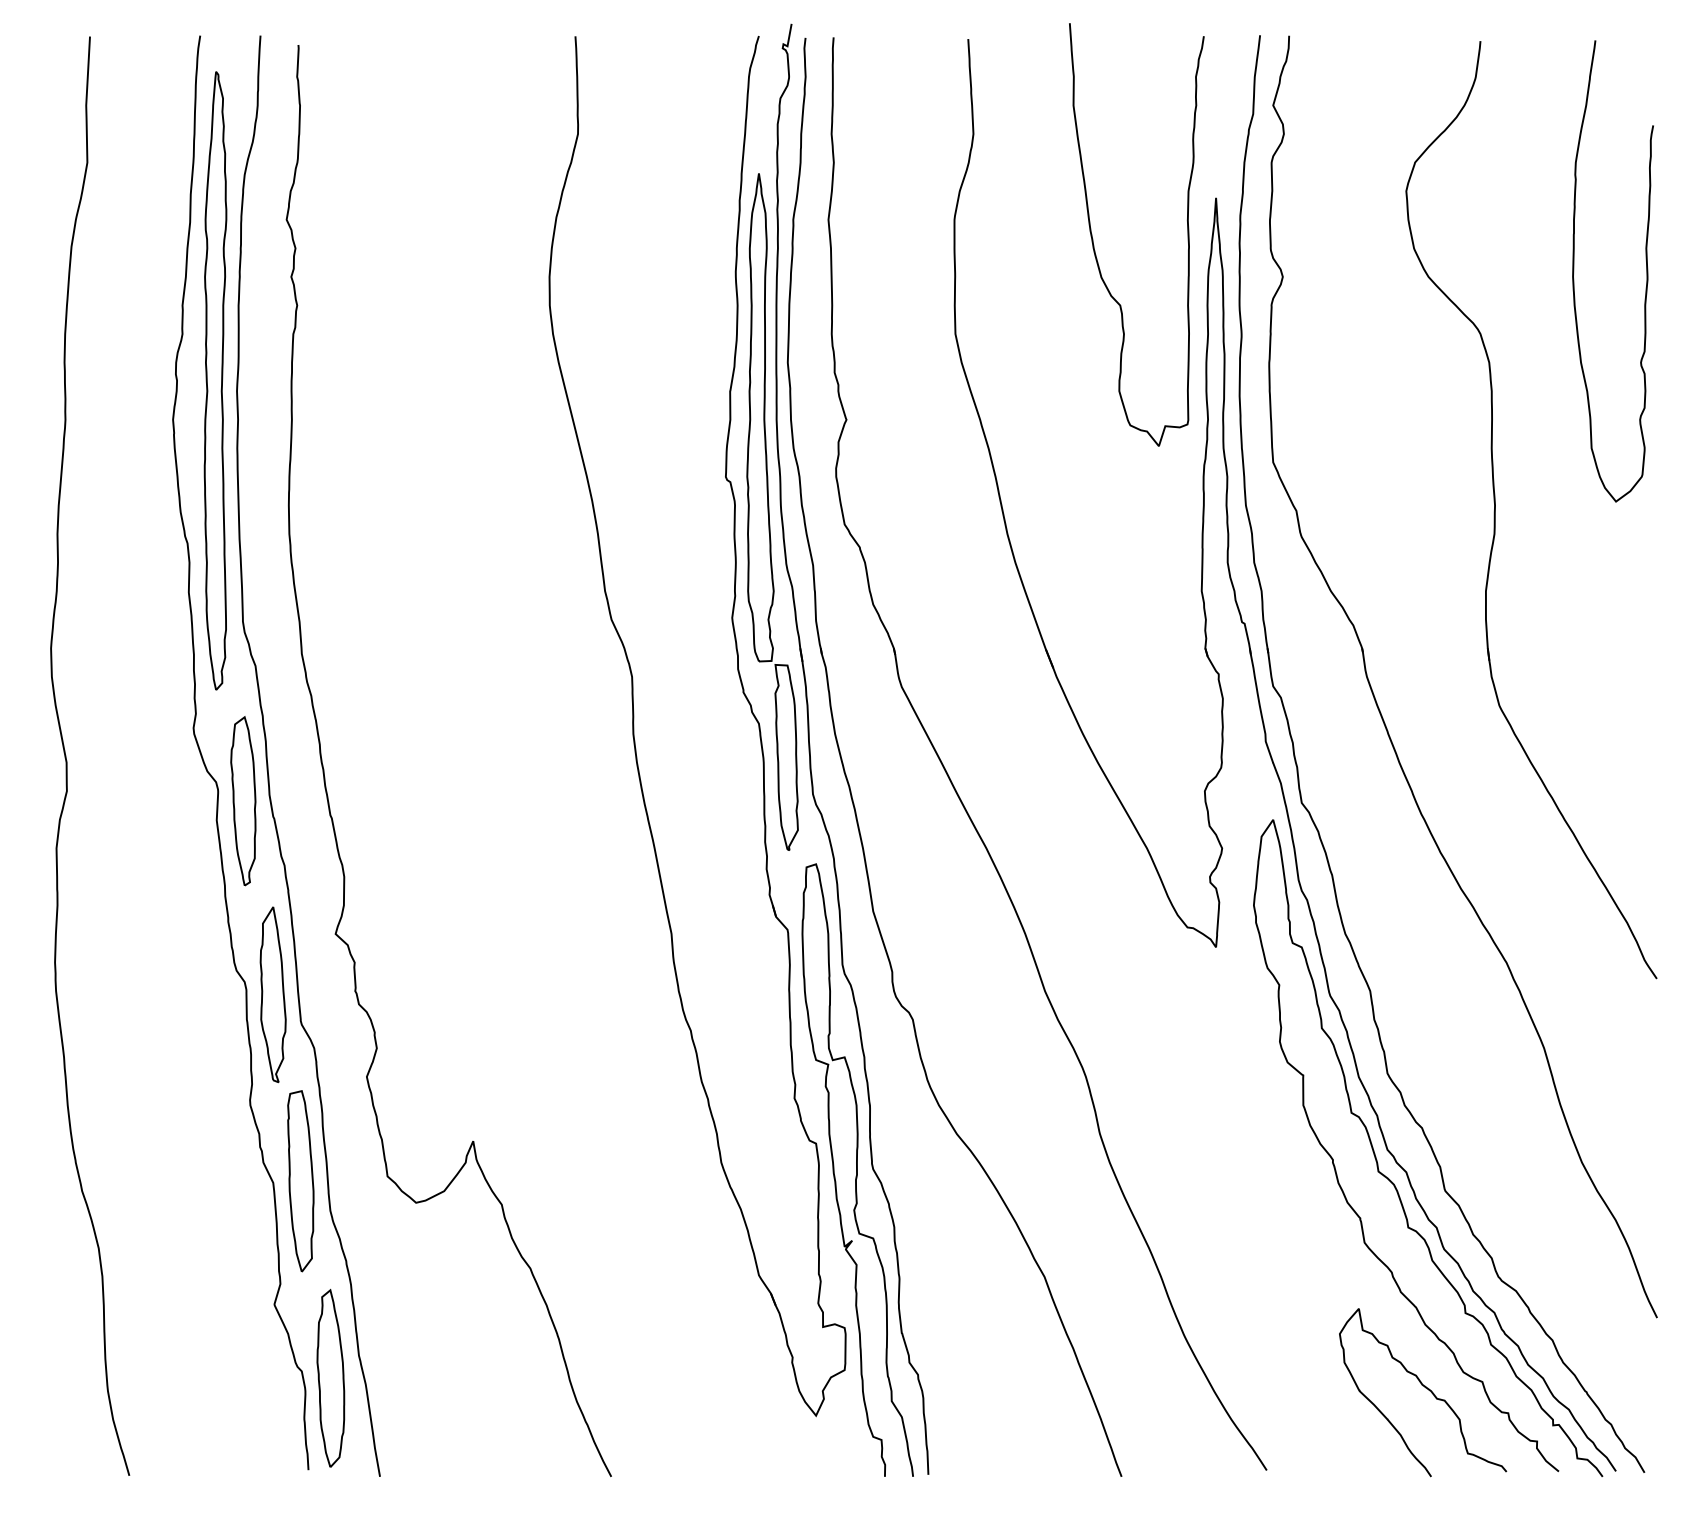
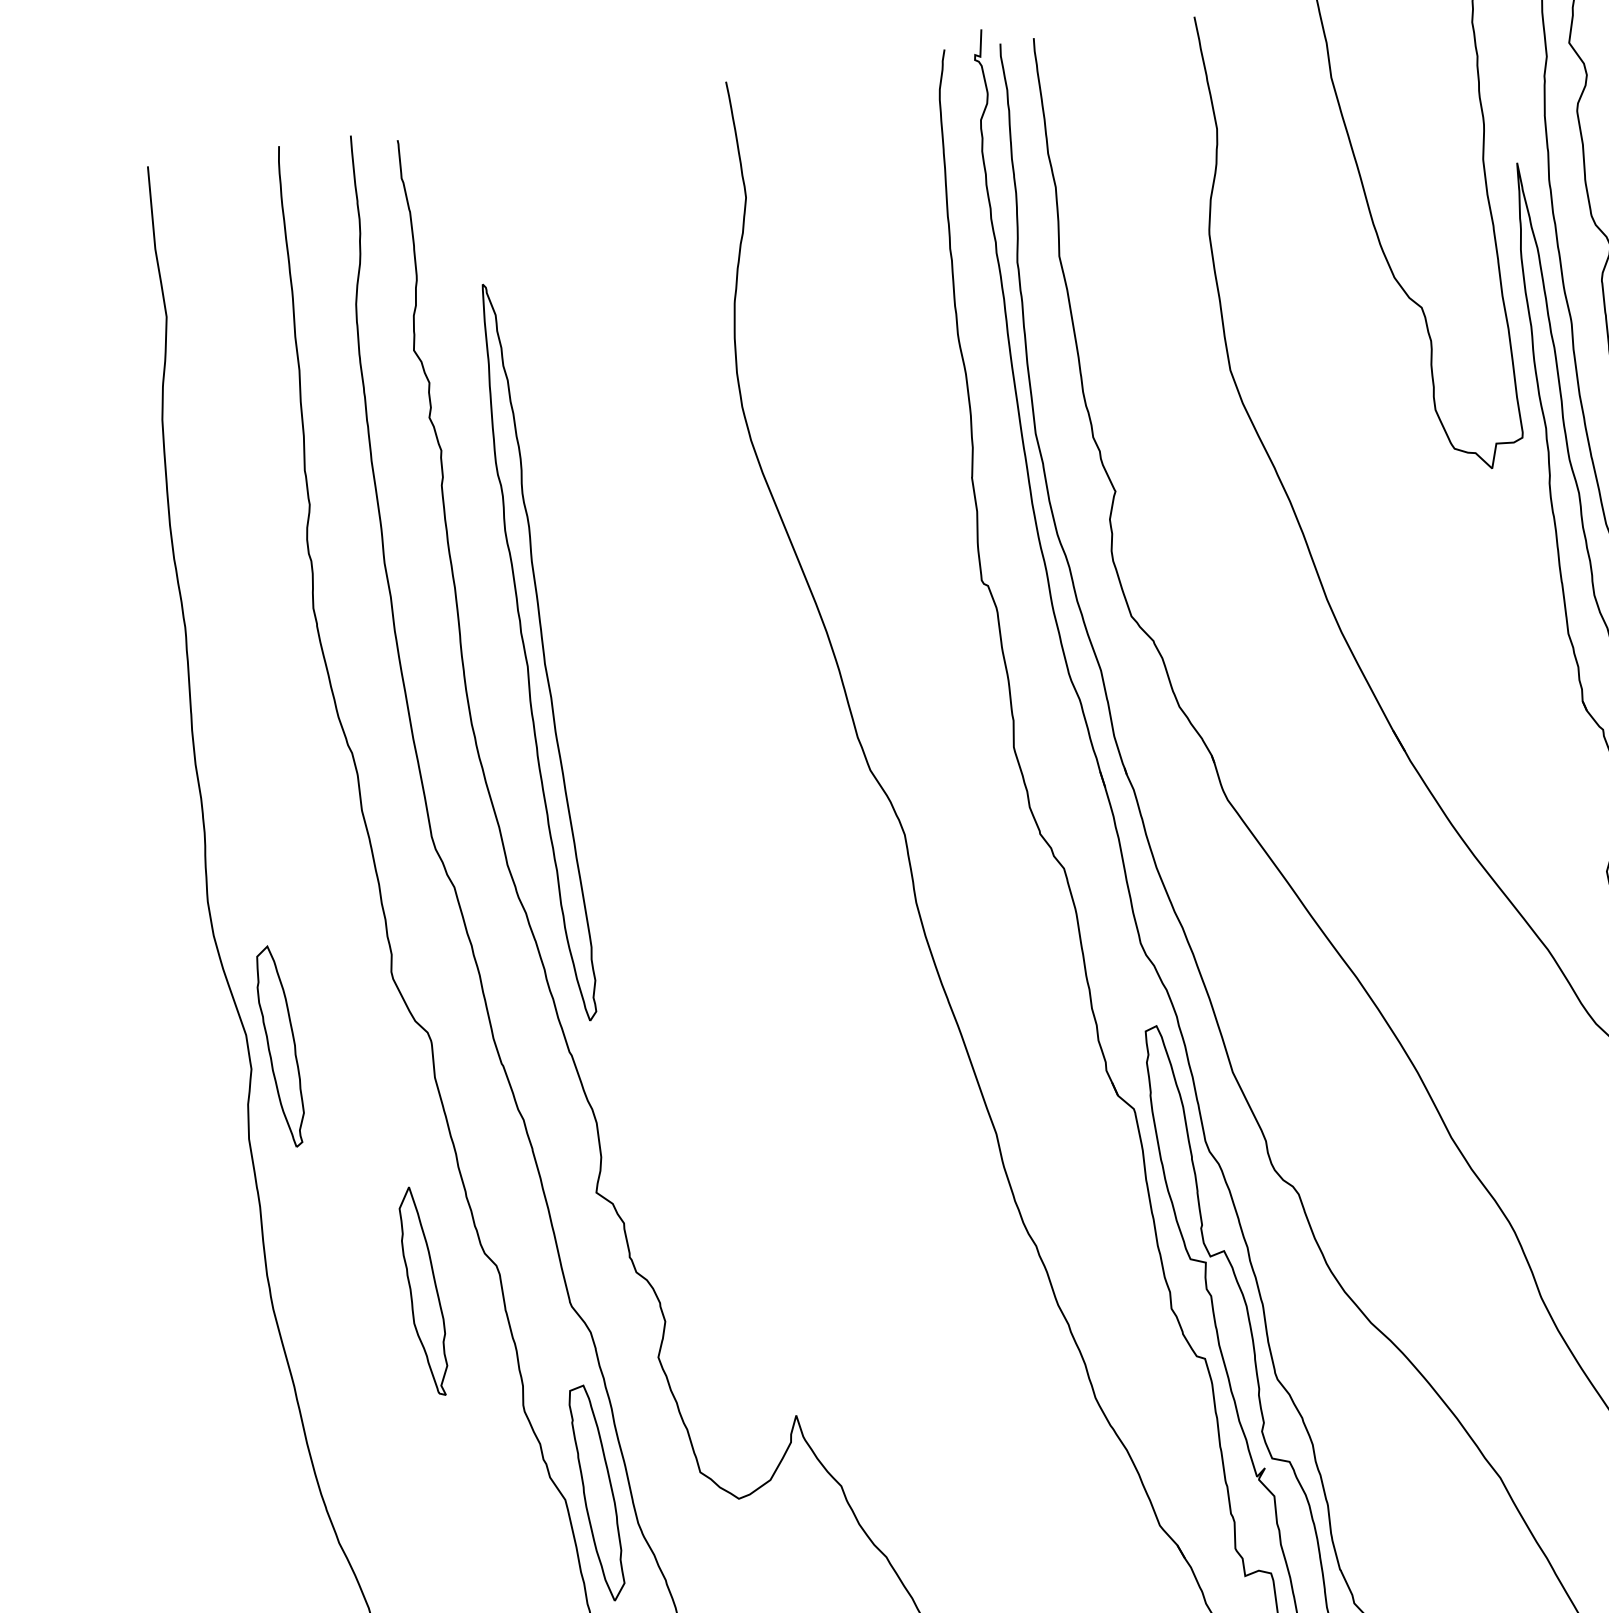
part: (215, 380) -> (535, 652), moved
part: (772, 511) -> (1043, 613), removed
part: (243, 801) -> (280, 1047), moved
part: (272, 994) -> (423, 1291), moved

